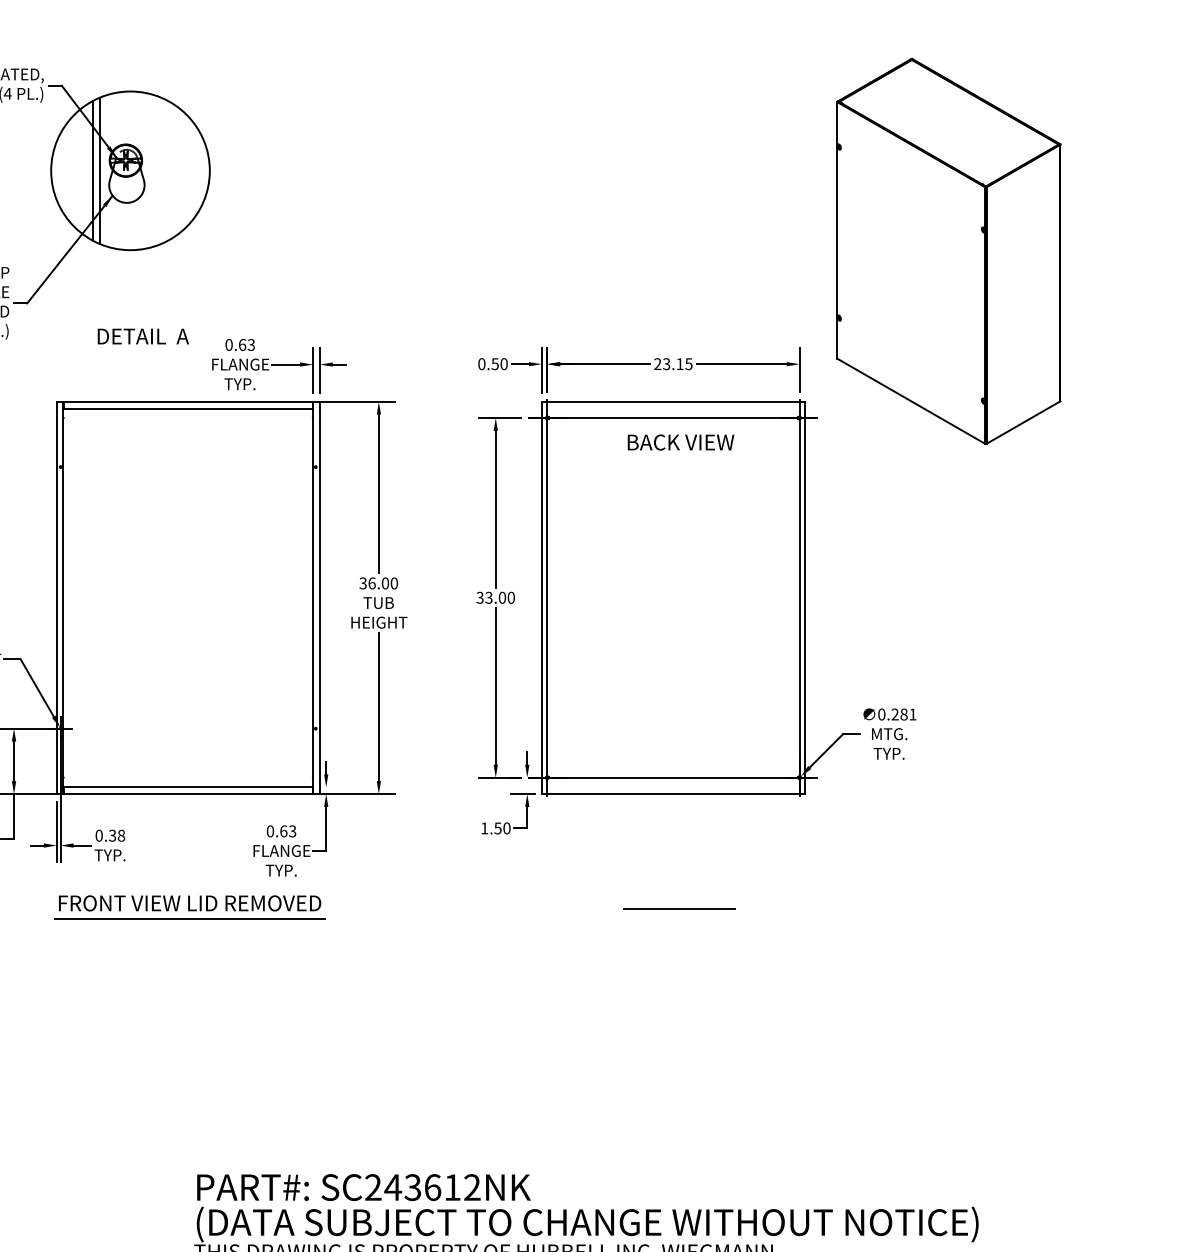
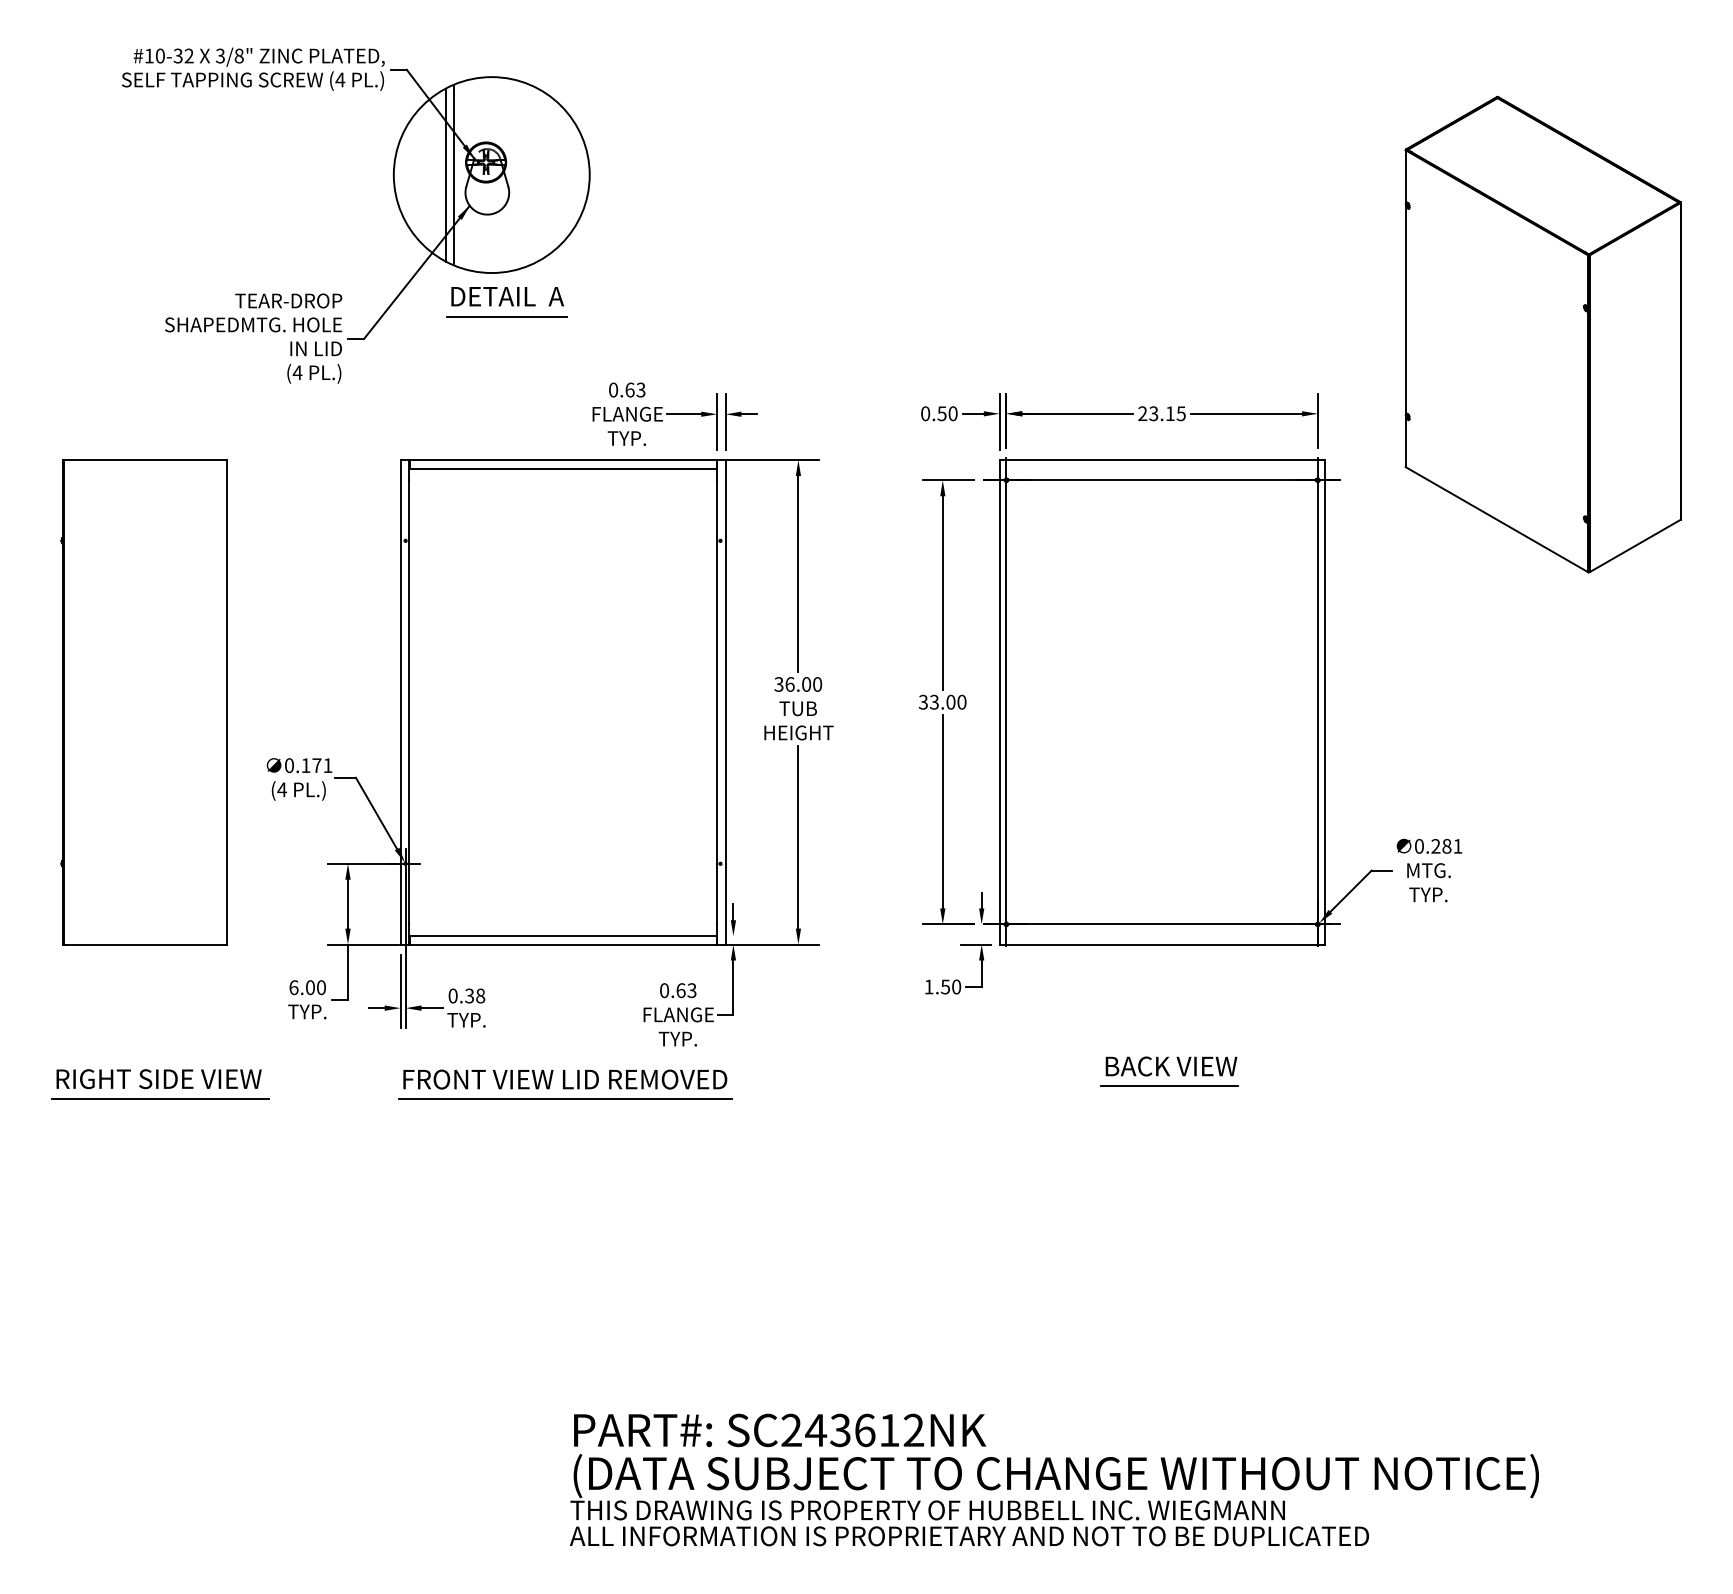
part: (948, 251) -> (1542, 334), moved
line: (142, 285) -> (506, 316), added
text: (143, 336) -> (507, 296), moved
text: (681, 442) -> (1171, 1066), moved

